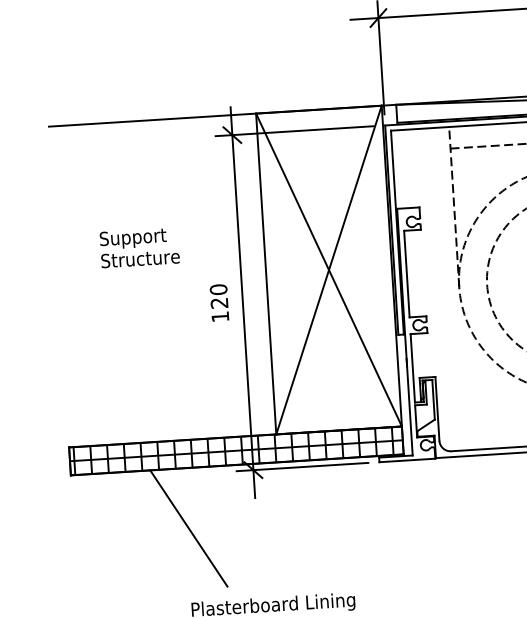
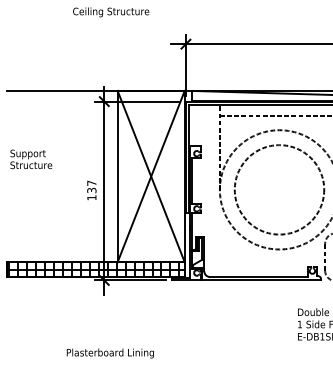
text: (140, 247) -> (31, 159), moved
text: (218, 295) -> (91, 186), 120 -> 137
line: (187, 528) -> (67, 309), removed

